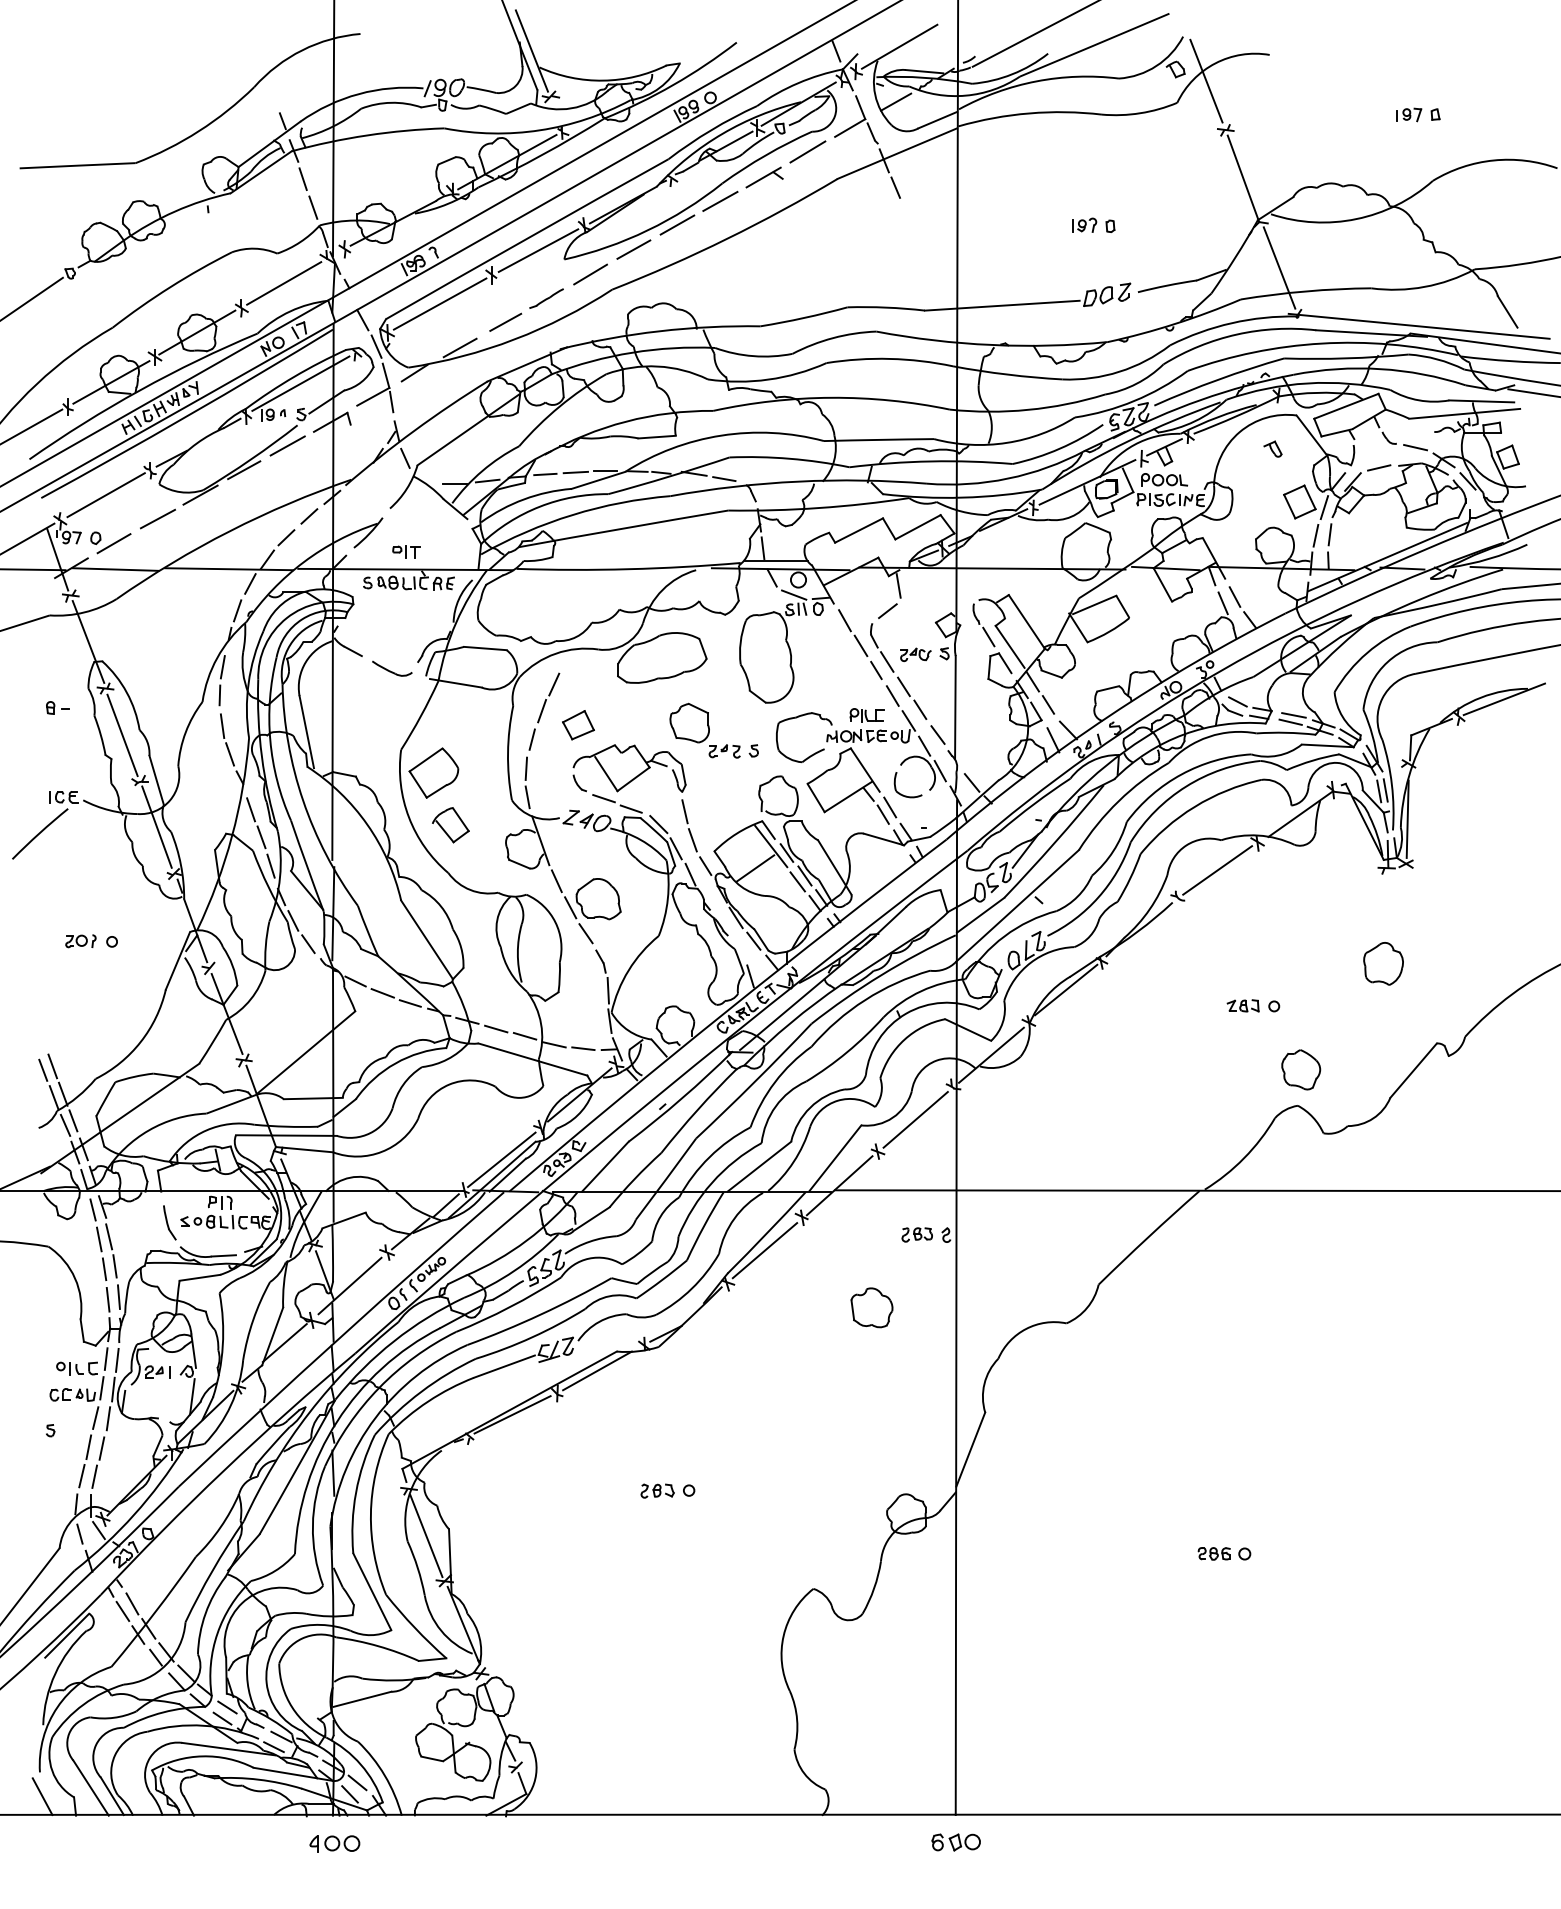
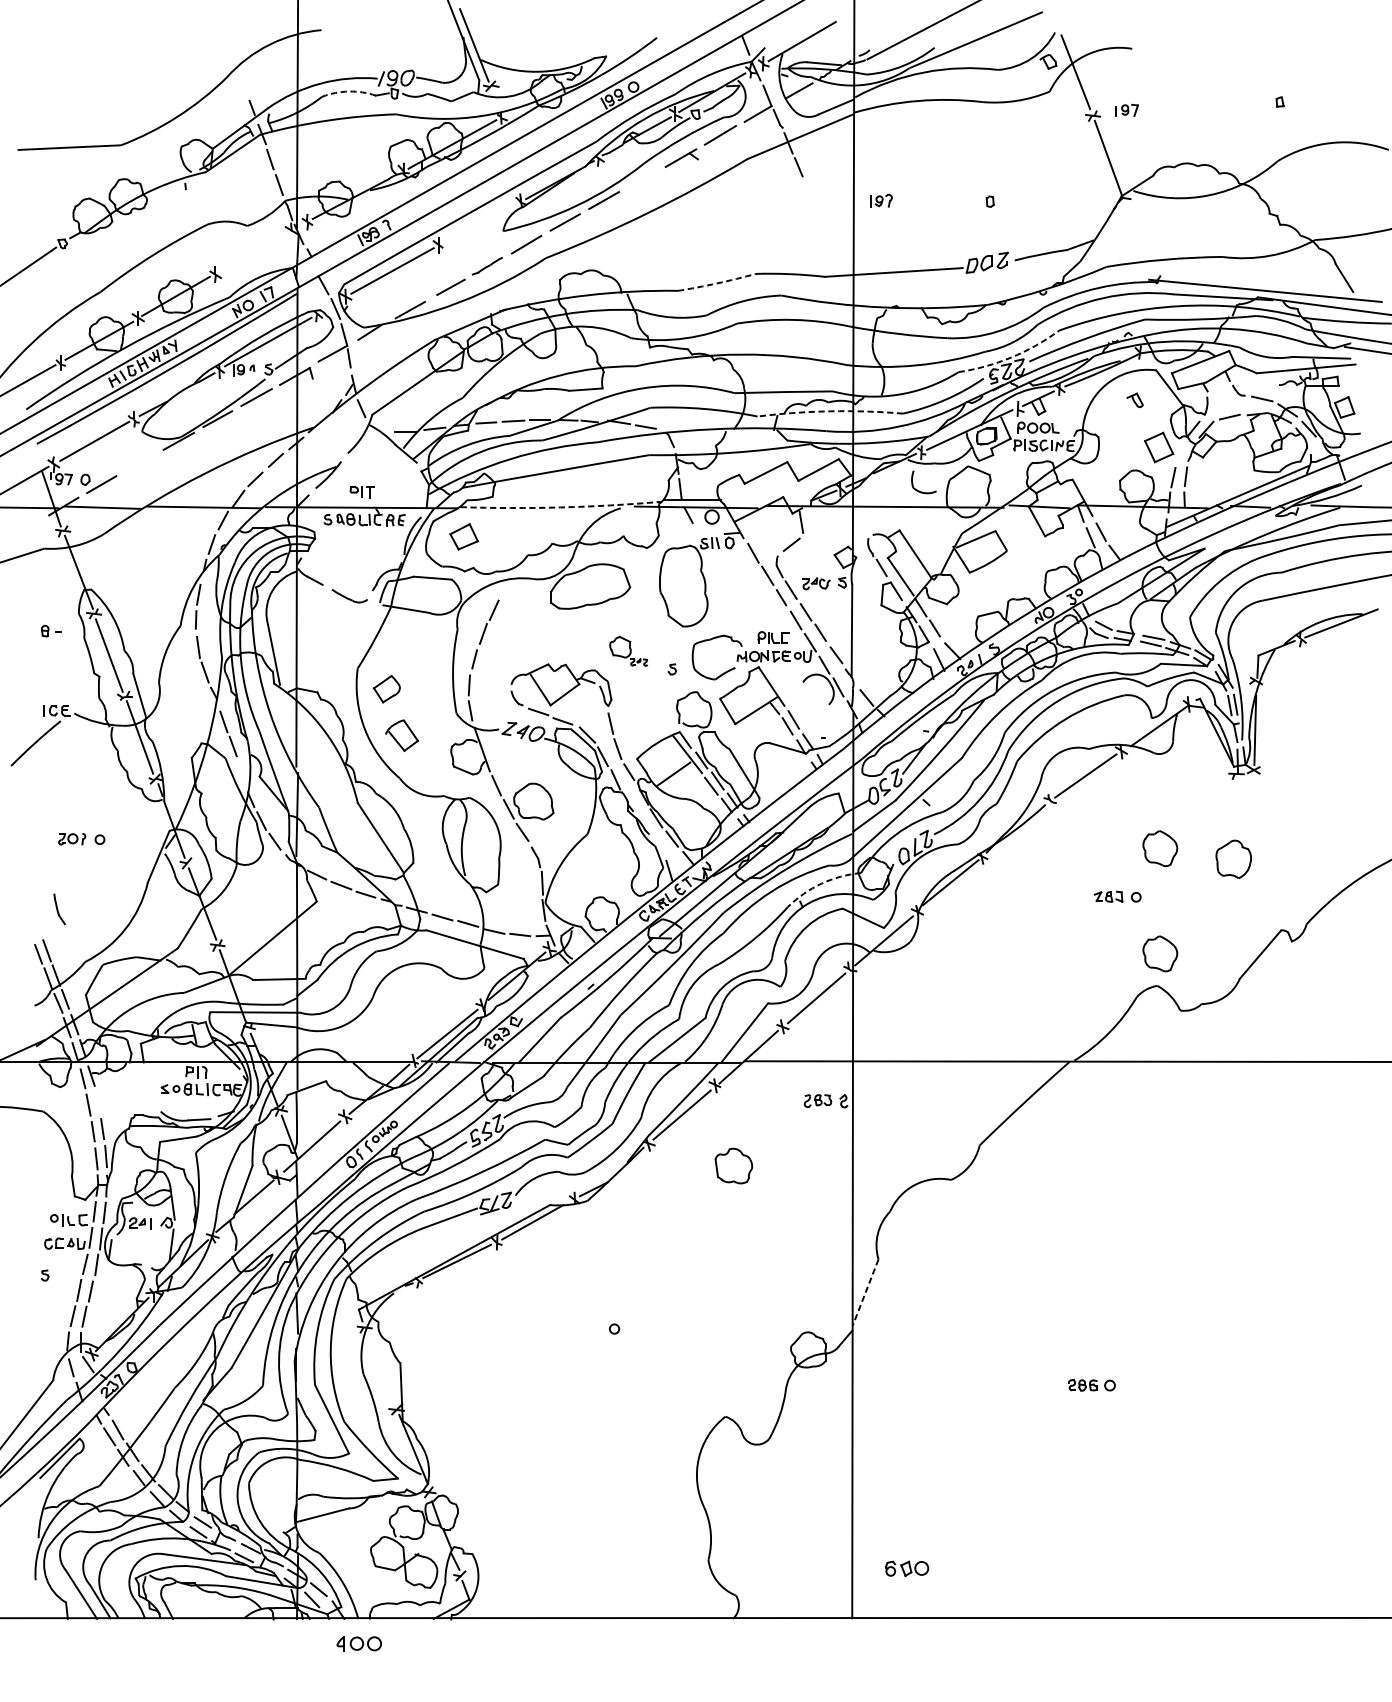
arc: (391, 102) -> (349, 91), solid -> dashed
part: (1409, 114) -> (1127, 109), moved
line: (720, 200) -> (642, 178), removed
part: (1084, 224) -> (881, 200), moved
line: (538, 250) -> (480, 223), removed
line: (1279, 267) -> (1140, 238), removed
line: (284, 283) -> (253, 252), removed
arc: (804, 317) -> (717, 282), solid -> dashed
arc: (1134, 401) -> (1011, 357), solid -> dashed
arc: (931, 461) -> (830, 411), solid -> dashed
line: (1324, 507) -> (1181, 452), removed
line: (157, 518) -> (140, 462), removed
arc: (628, 569) -> (560, 507), solid -> dashed
line: (794, 594) -> (708, 529), removed
part: (578, 725) -> (464, 537), moved
part: (704, 730) -> (628, 651), size x0.6
part: (433, 772) -> (386, 688), size x0.6
part: (903, 794) -> (919, 490), moved
line: (270, 865) -> (241, 771), removed
part: (1301, 951) -> (1160, 848), added
arc: (921, 991) -> (821, 883), solid -> dashed
part: (169, 1222) -> (59, 908), moved
line: (109, 1236) -> (97, 1102), removed
part: (871, 1307) -> (733, 1165), moved
line: (970, 1449) -> (865, 1292), solid -> dashed
part: (657, 1490) -> (586, 1328), removed
line: (426, 1536) -> (380, 1369), removed
line: (42, 1796) -> (37, 1601), removed
part: (955, 1842) -> (906, 1568), moved
part: (334, 1843) -> (358, 1643), moved

